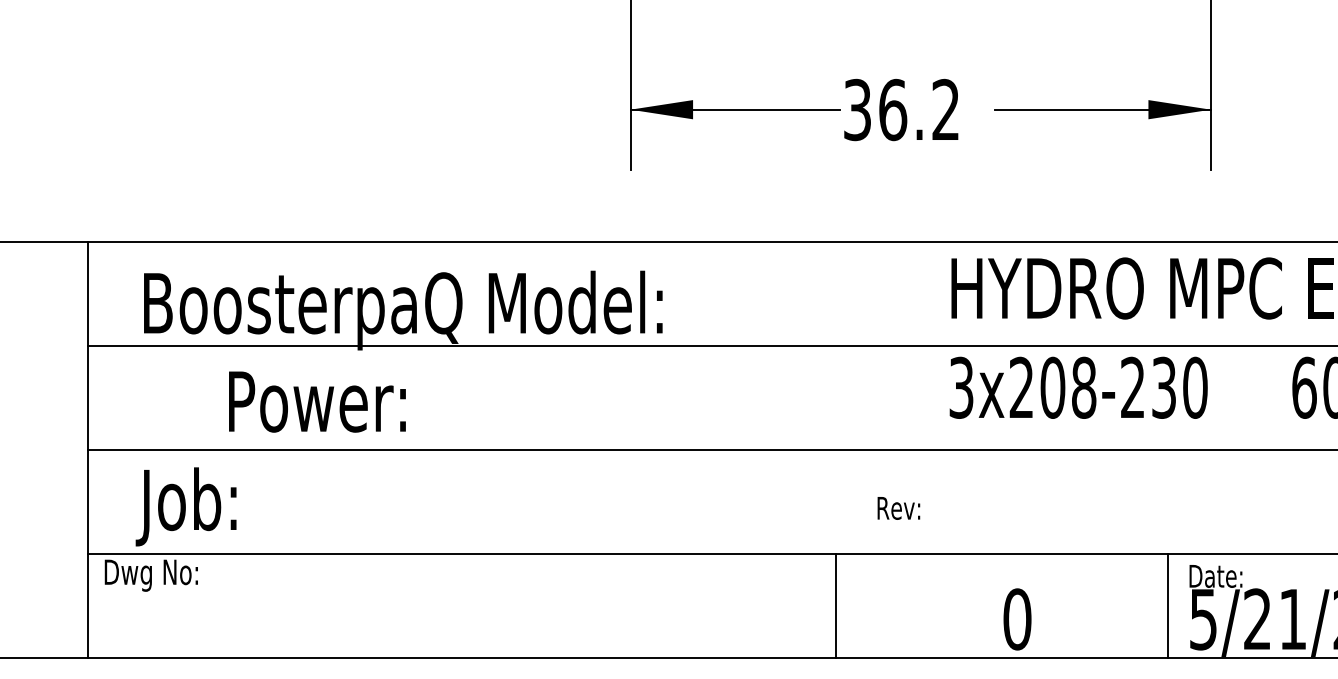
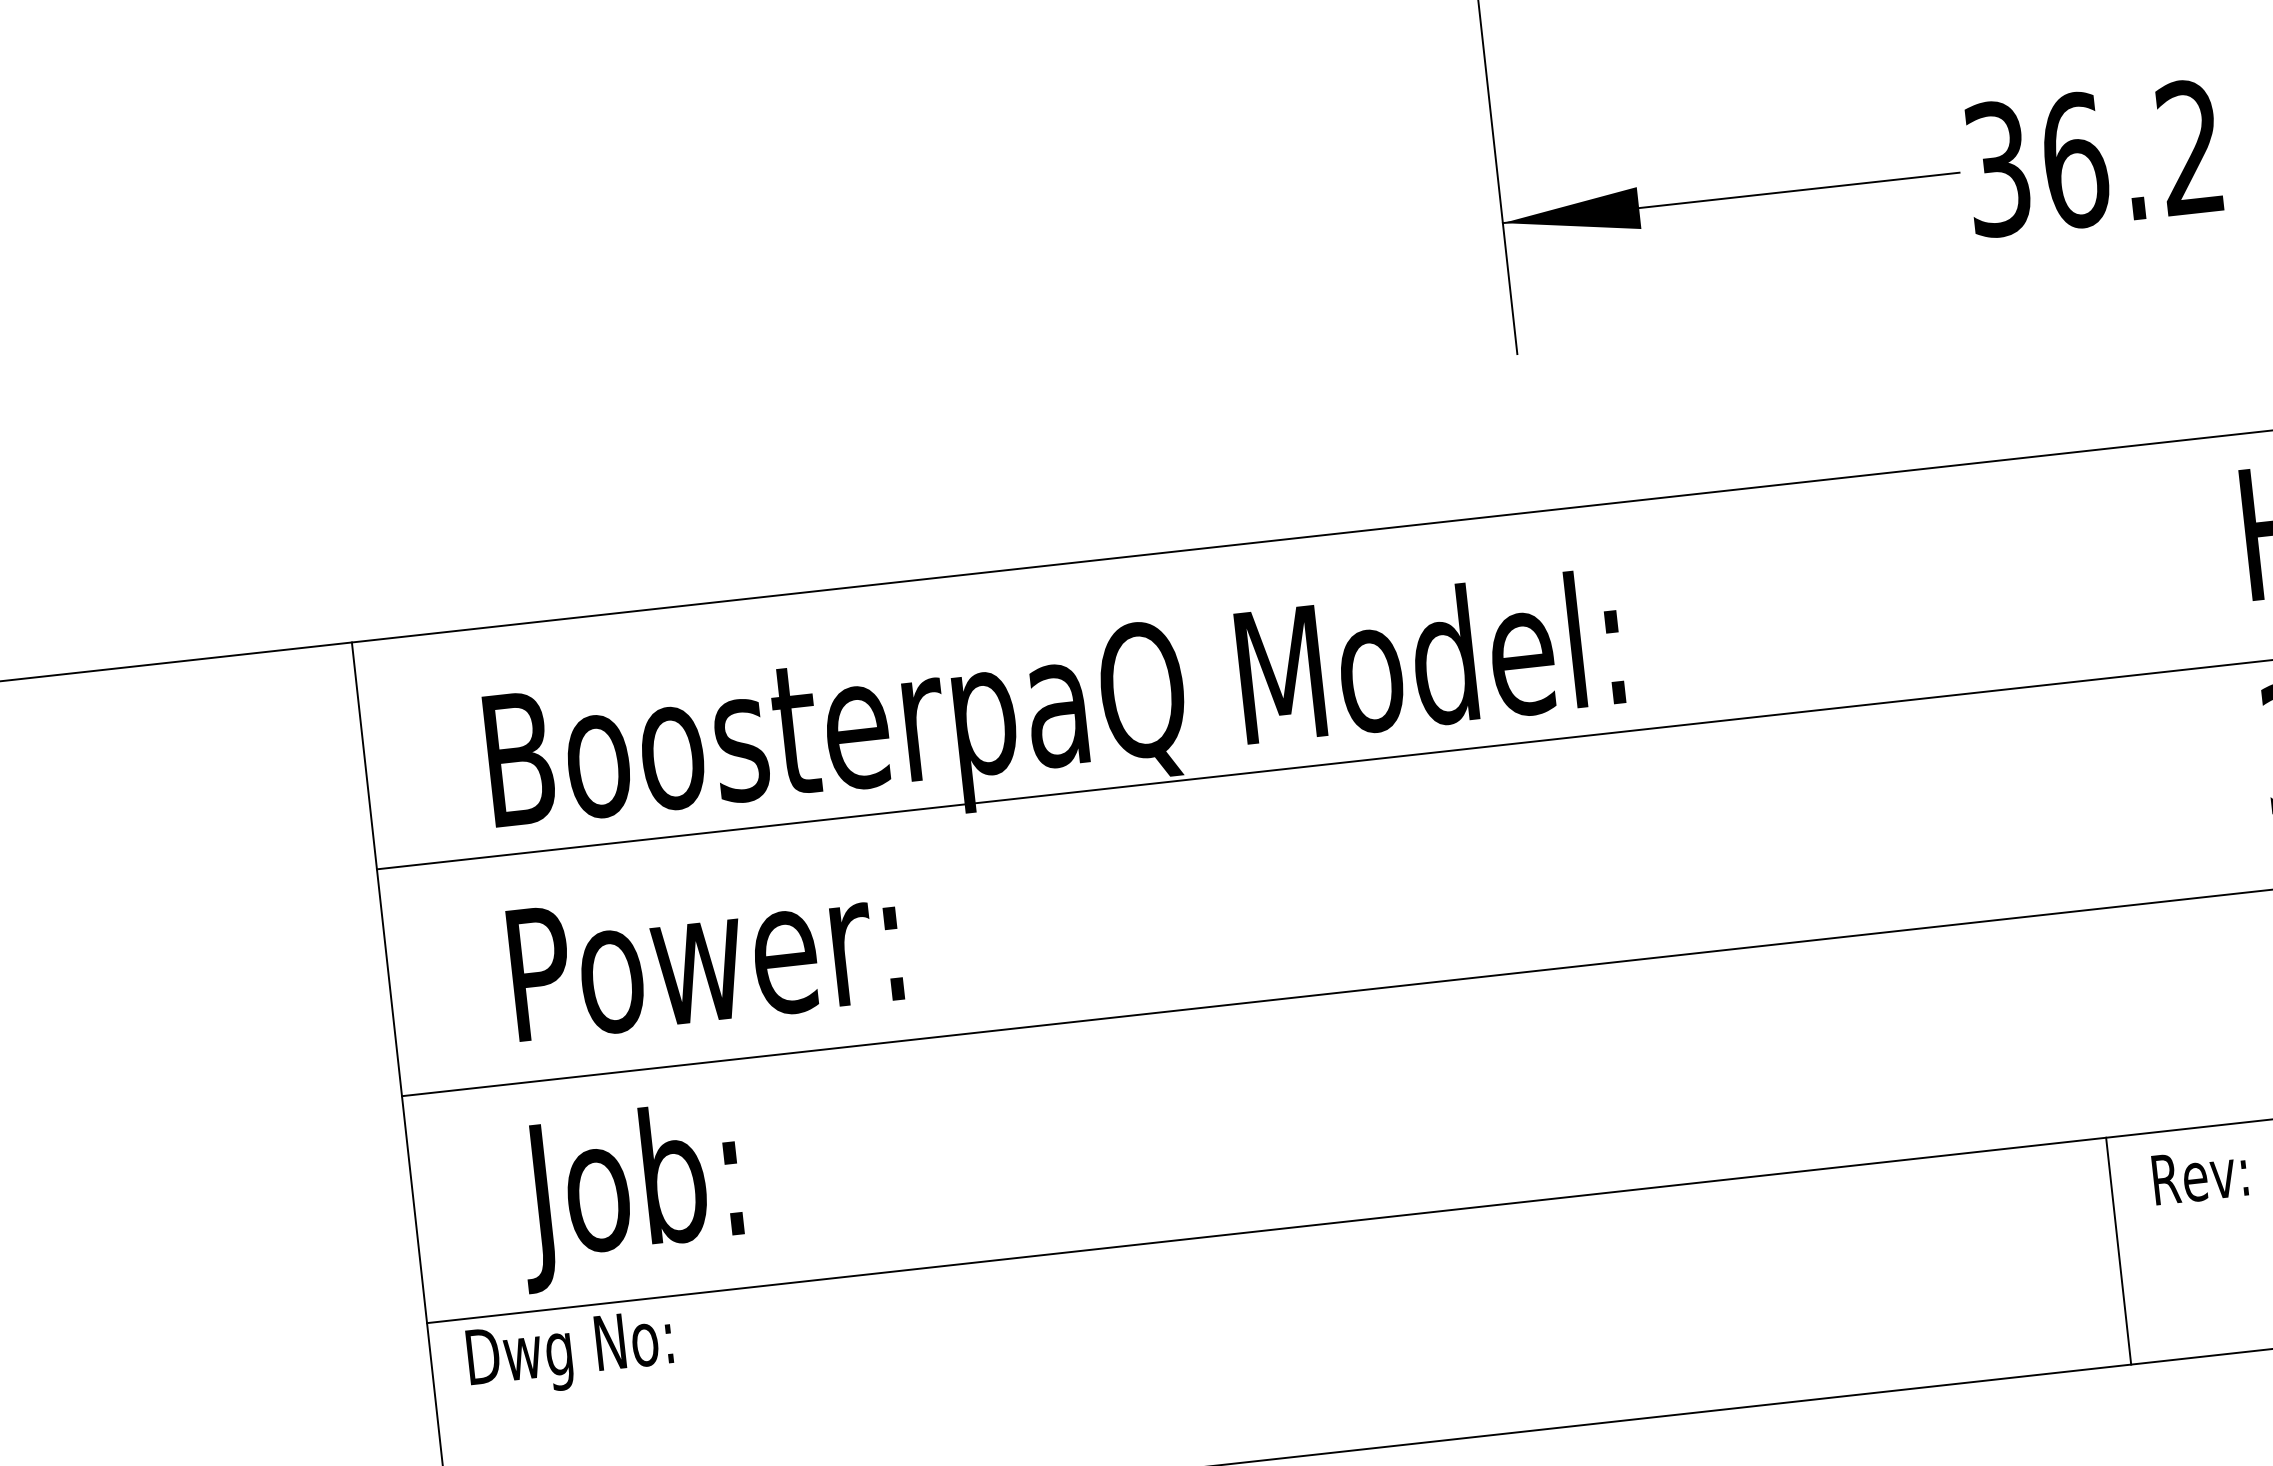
text: (317, 401) -> (705, 955), moved
text: (898, 508) -> (2199, 1176), moved
line: (836, 606) -> (2119, 1251), moved

